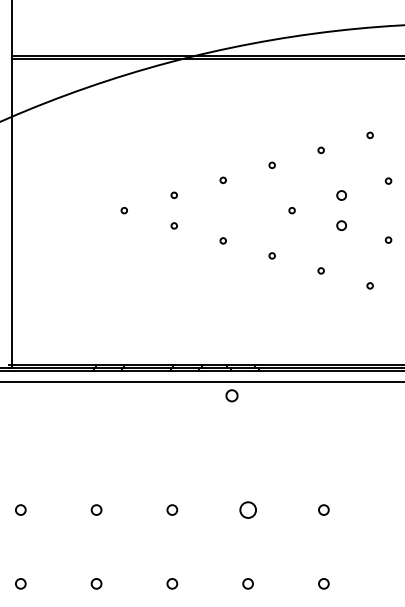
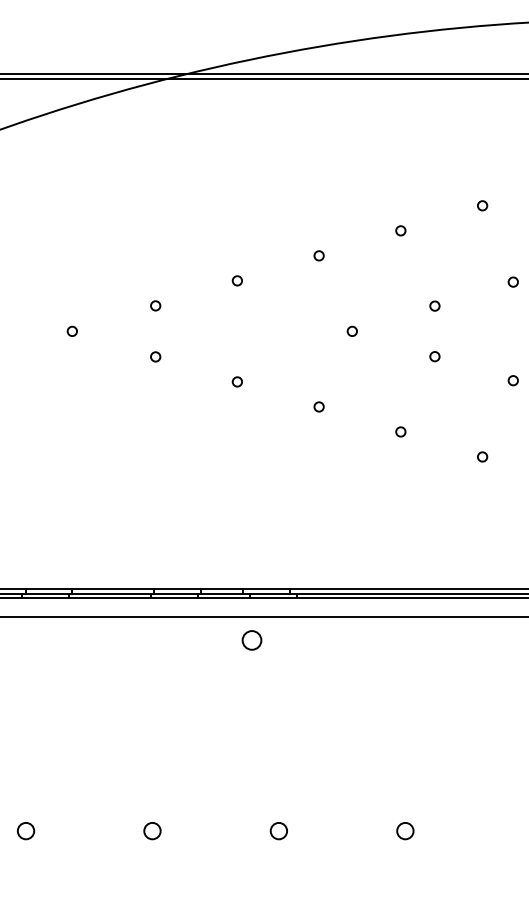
circle: (341, 195) -> (434, 306), size x0.62
circle: (341, 225) -> (434, 356), size x0.62
circle: (247, 509) -> (277, 830), size x0.62

